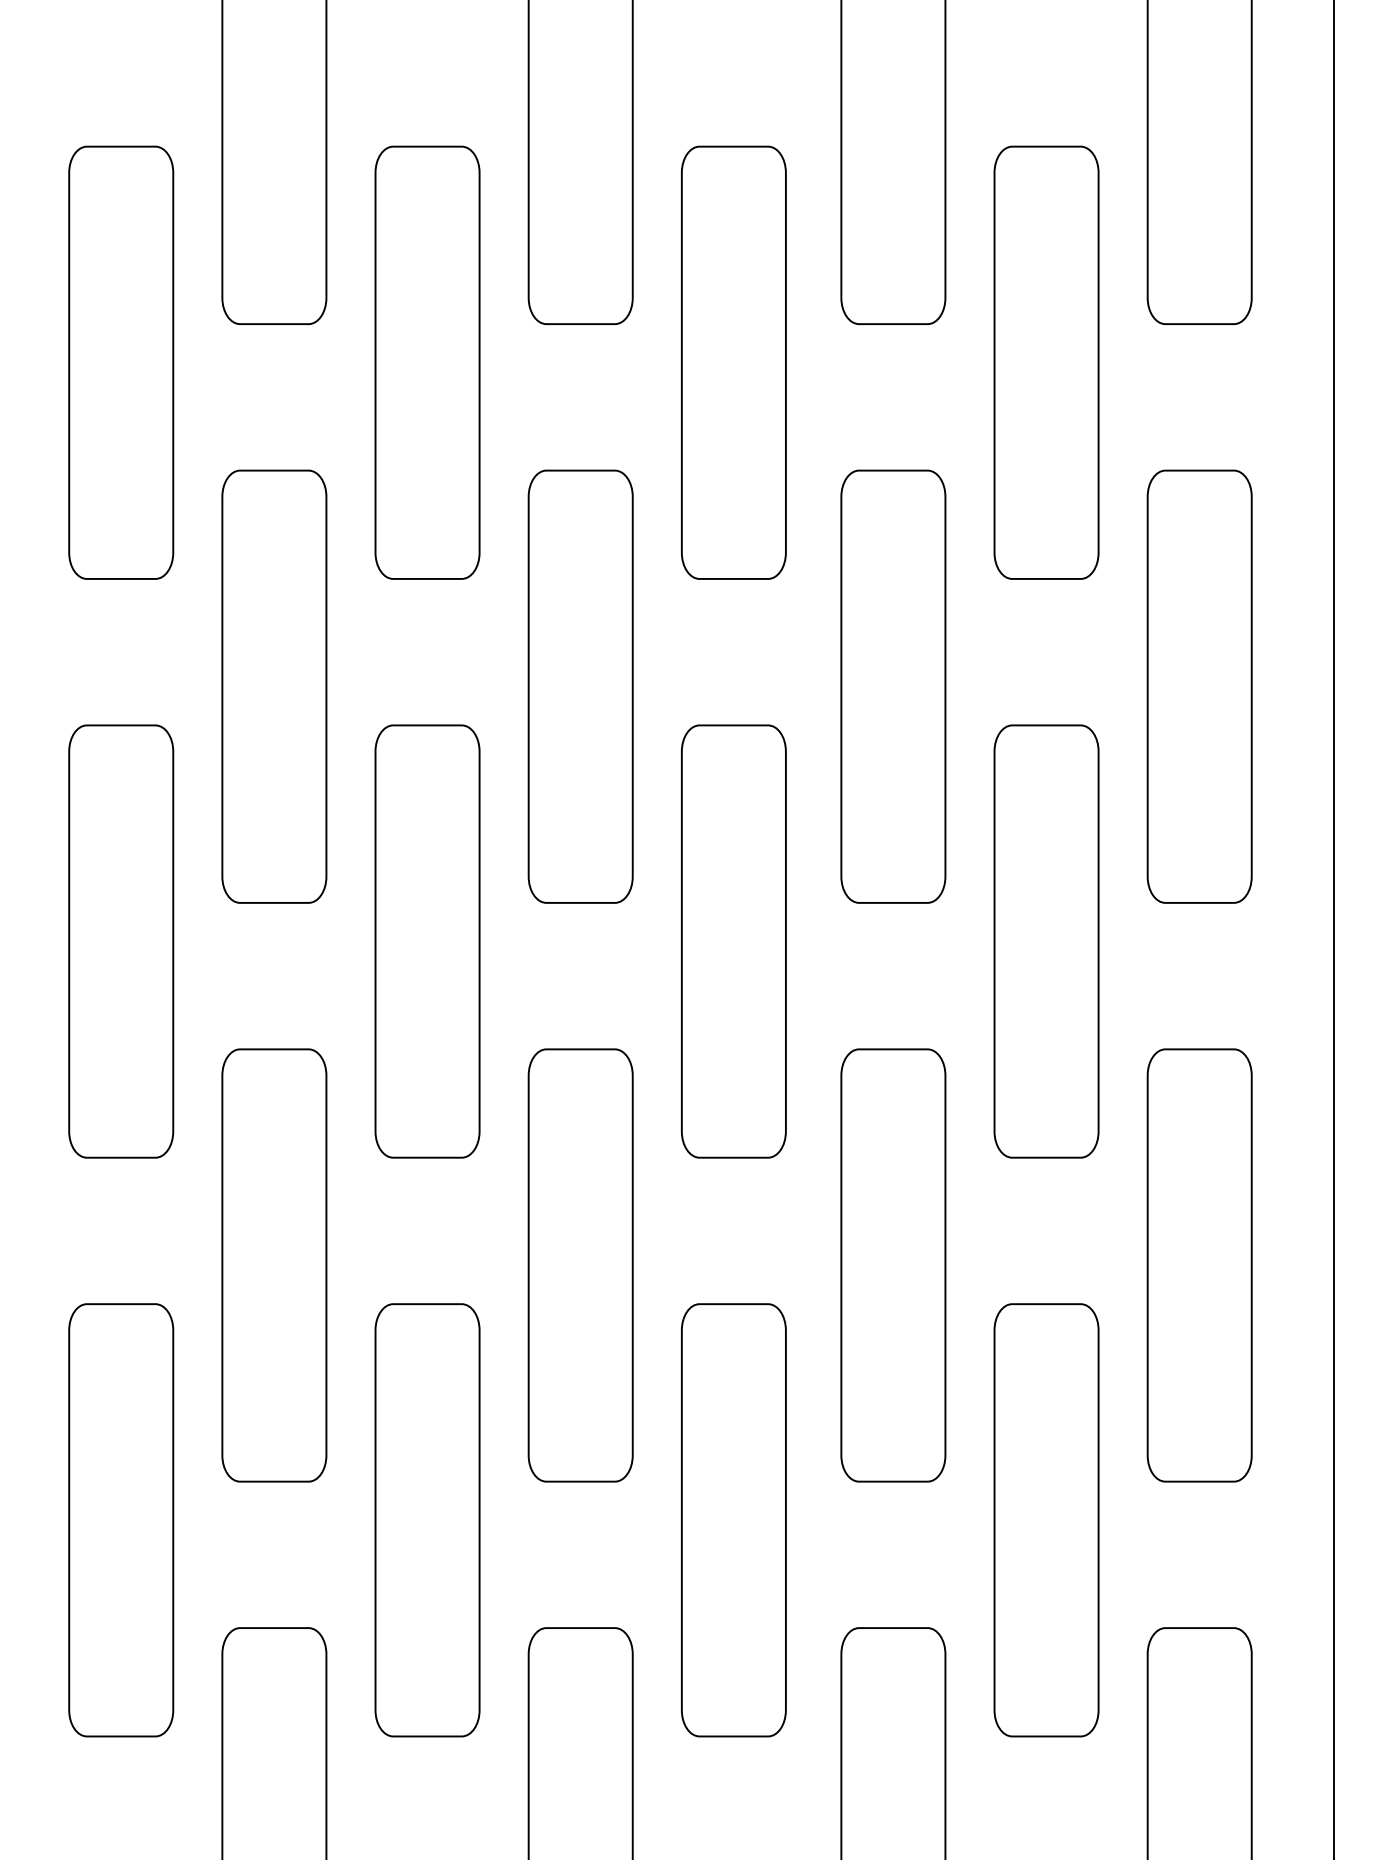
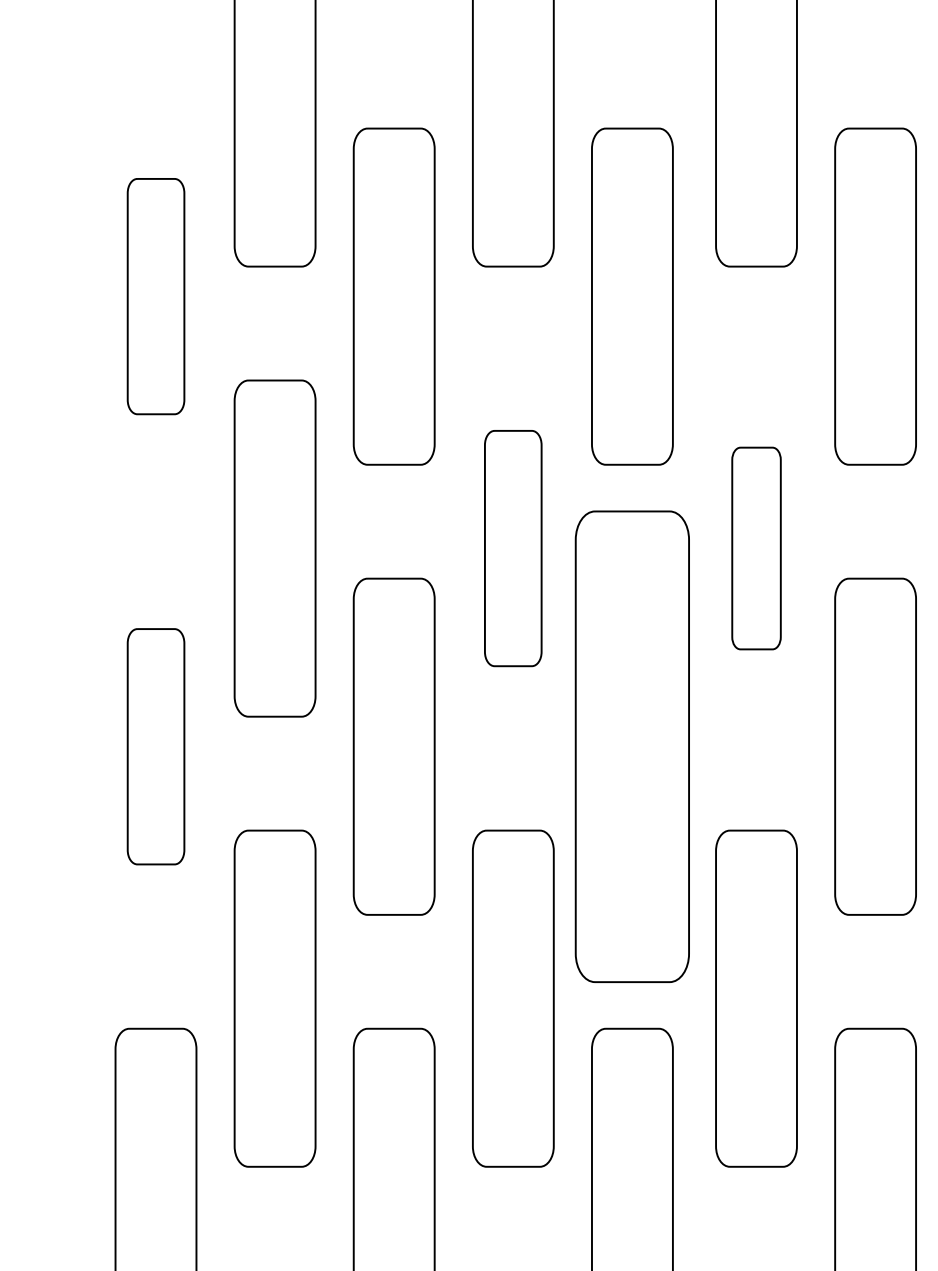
part: (121, 362) -> (156, 296), size x0.7
part: (580, 686) -> (513, 548), size x0.7
part: (893, 686) -> (756, 548), size x0.6
part: (121, 941) -> (156, 746), size x0.7
part: (733, 941) -> (632, 746), size x1.4

